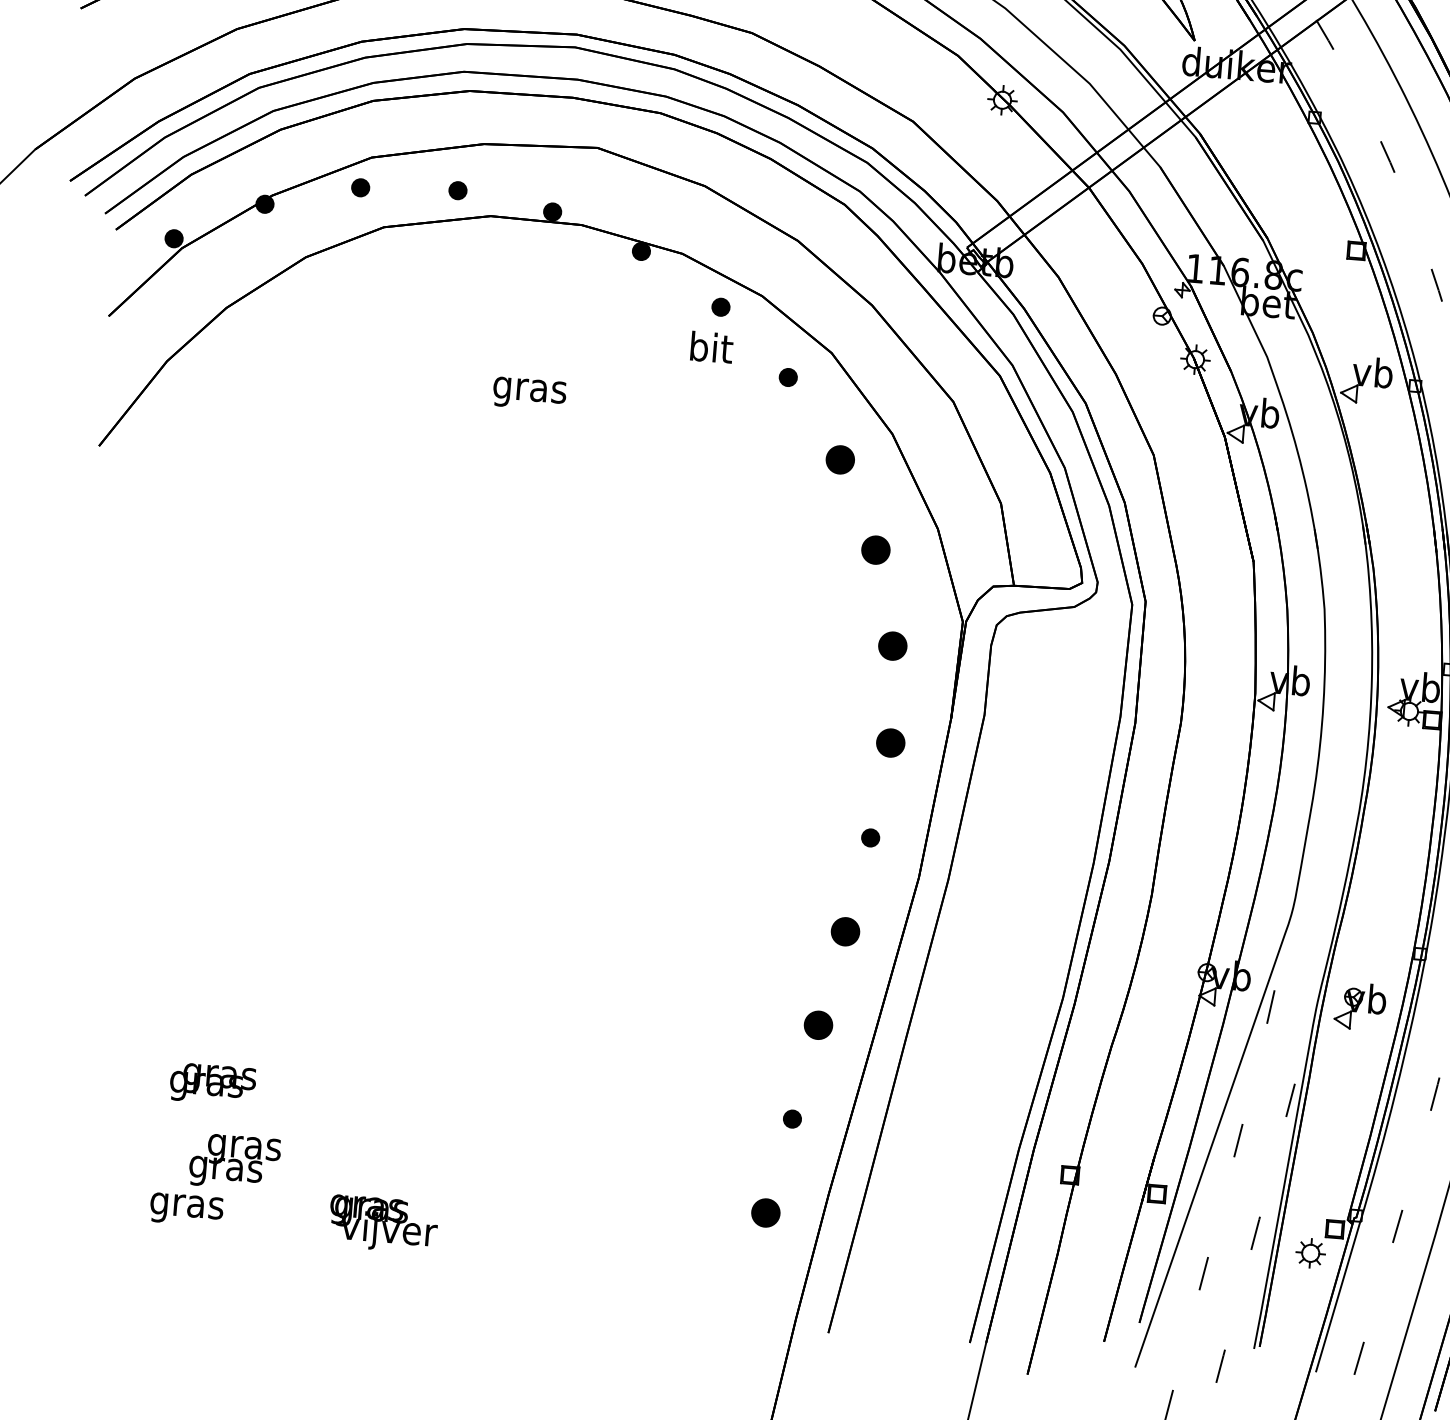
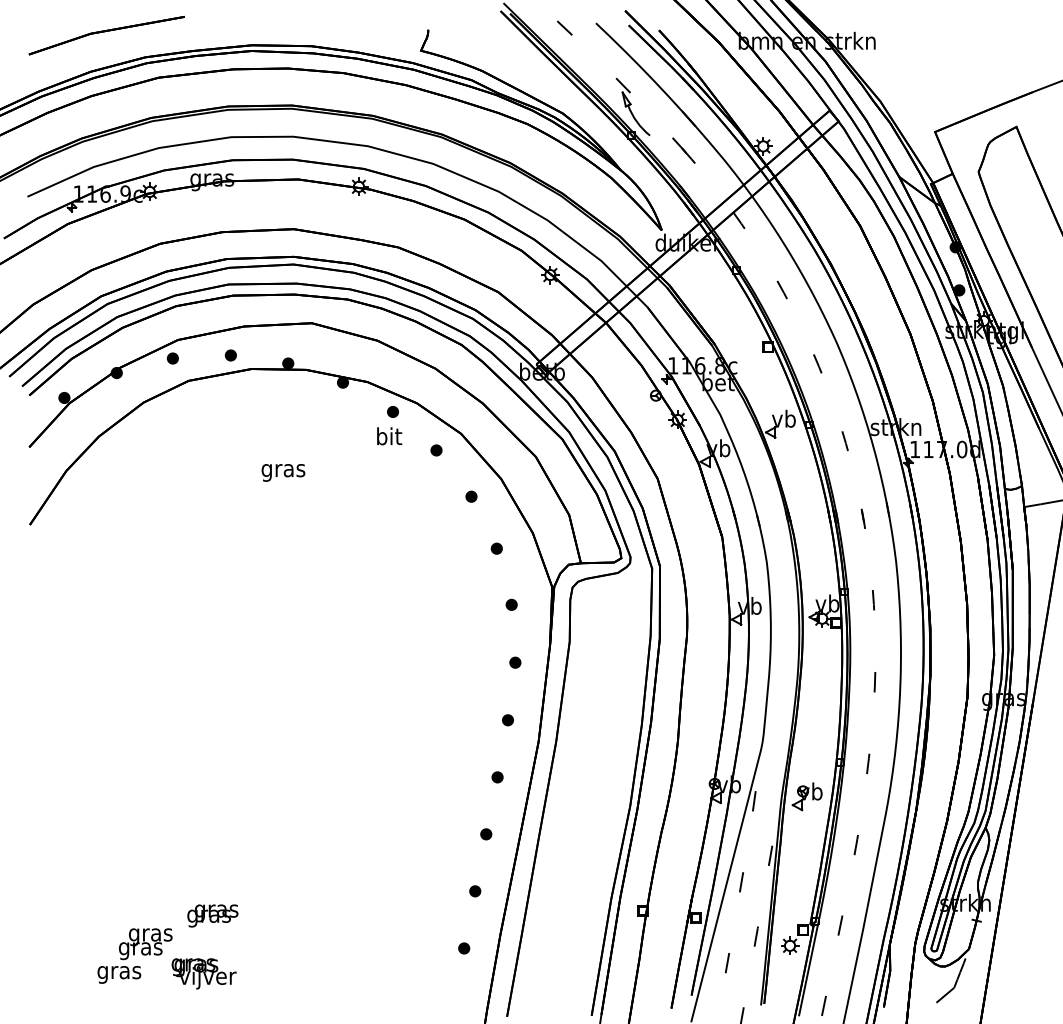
part: (840, 459) -> (471, 496), size x0.62
part: (875, 549) -> (496, 548), size x0.62
part: (892, 645) -> (511, 604), size x0.62
part: (891, 742) -> (515, 662), size x0.62
part: (845, 932) -> (497, 777), size x0.62
part: (819, 1025) -> (486, 834), size x0.62
text: (212, 1083) -> (212, 915), moved
part: (766, 1213) -> (464, 948), size x0.62
text: (382, 1223) -> (203, 973), moved

